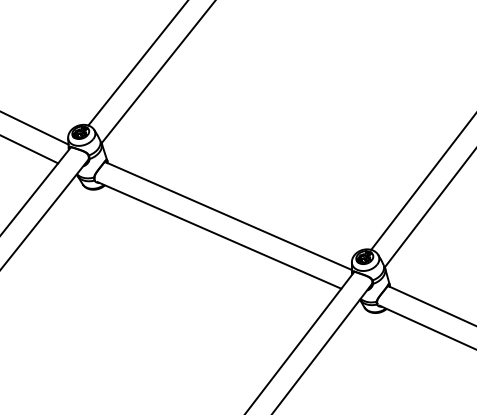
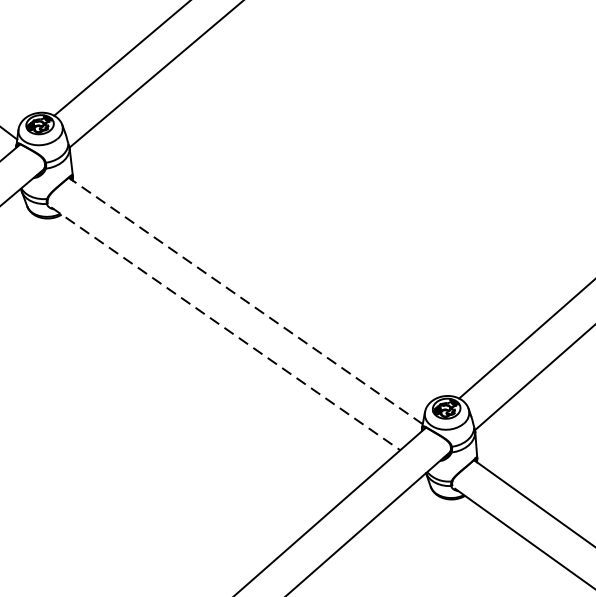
line: (228, 215) -> (246, 300), solid -> dashed
line: (219, 235) -> (225, 328), solid -> dashed

